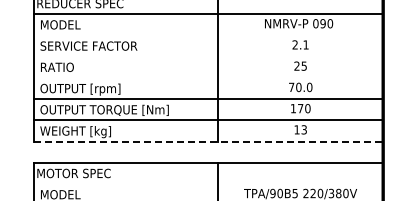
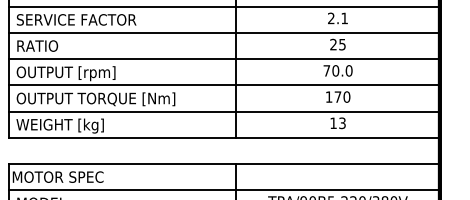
line: (208, 35) -> (224, 6), added
line: (208, 56) -> (224, 32), added
line: (208, 77) -> (224, 58), added
line: (208, 141) -> (224, 137), dashed -> solid
line: (208, 184) -> (224, 190), added

